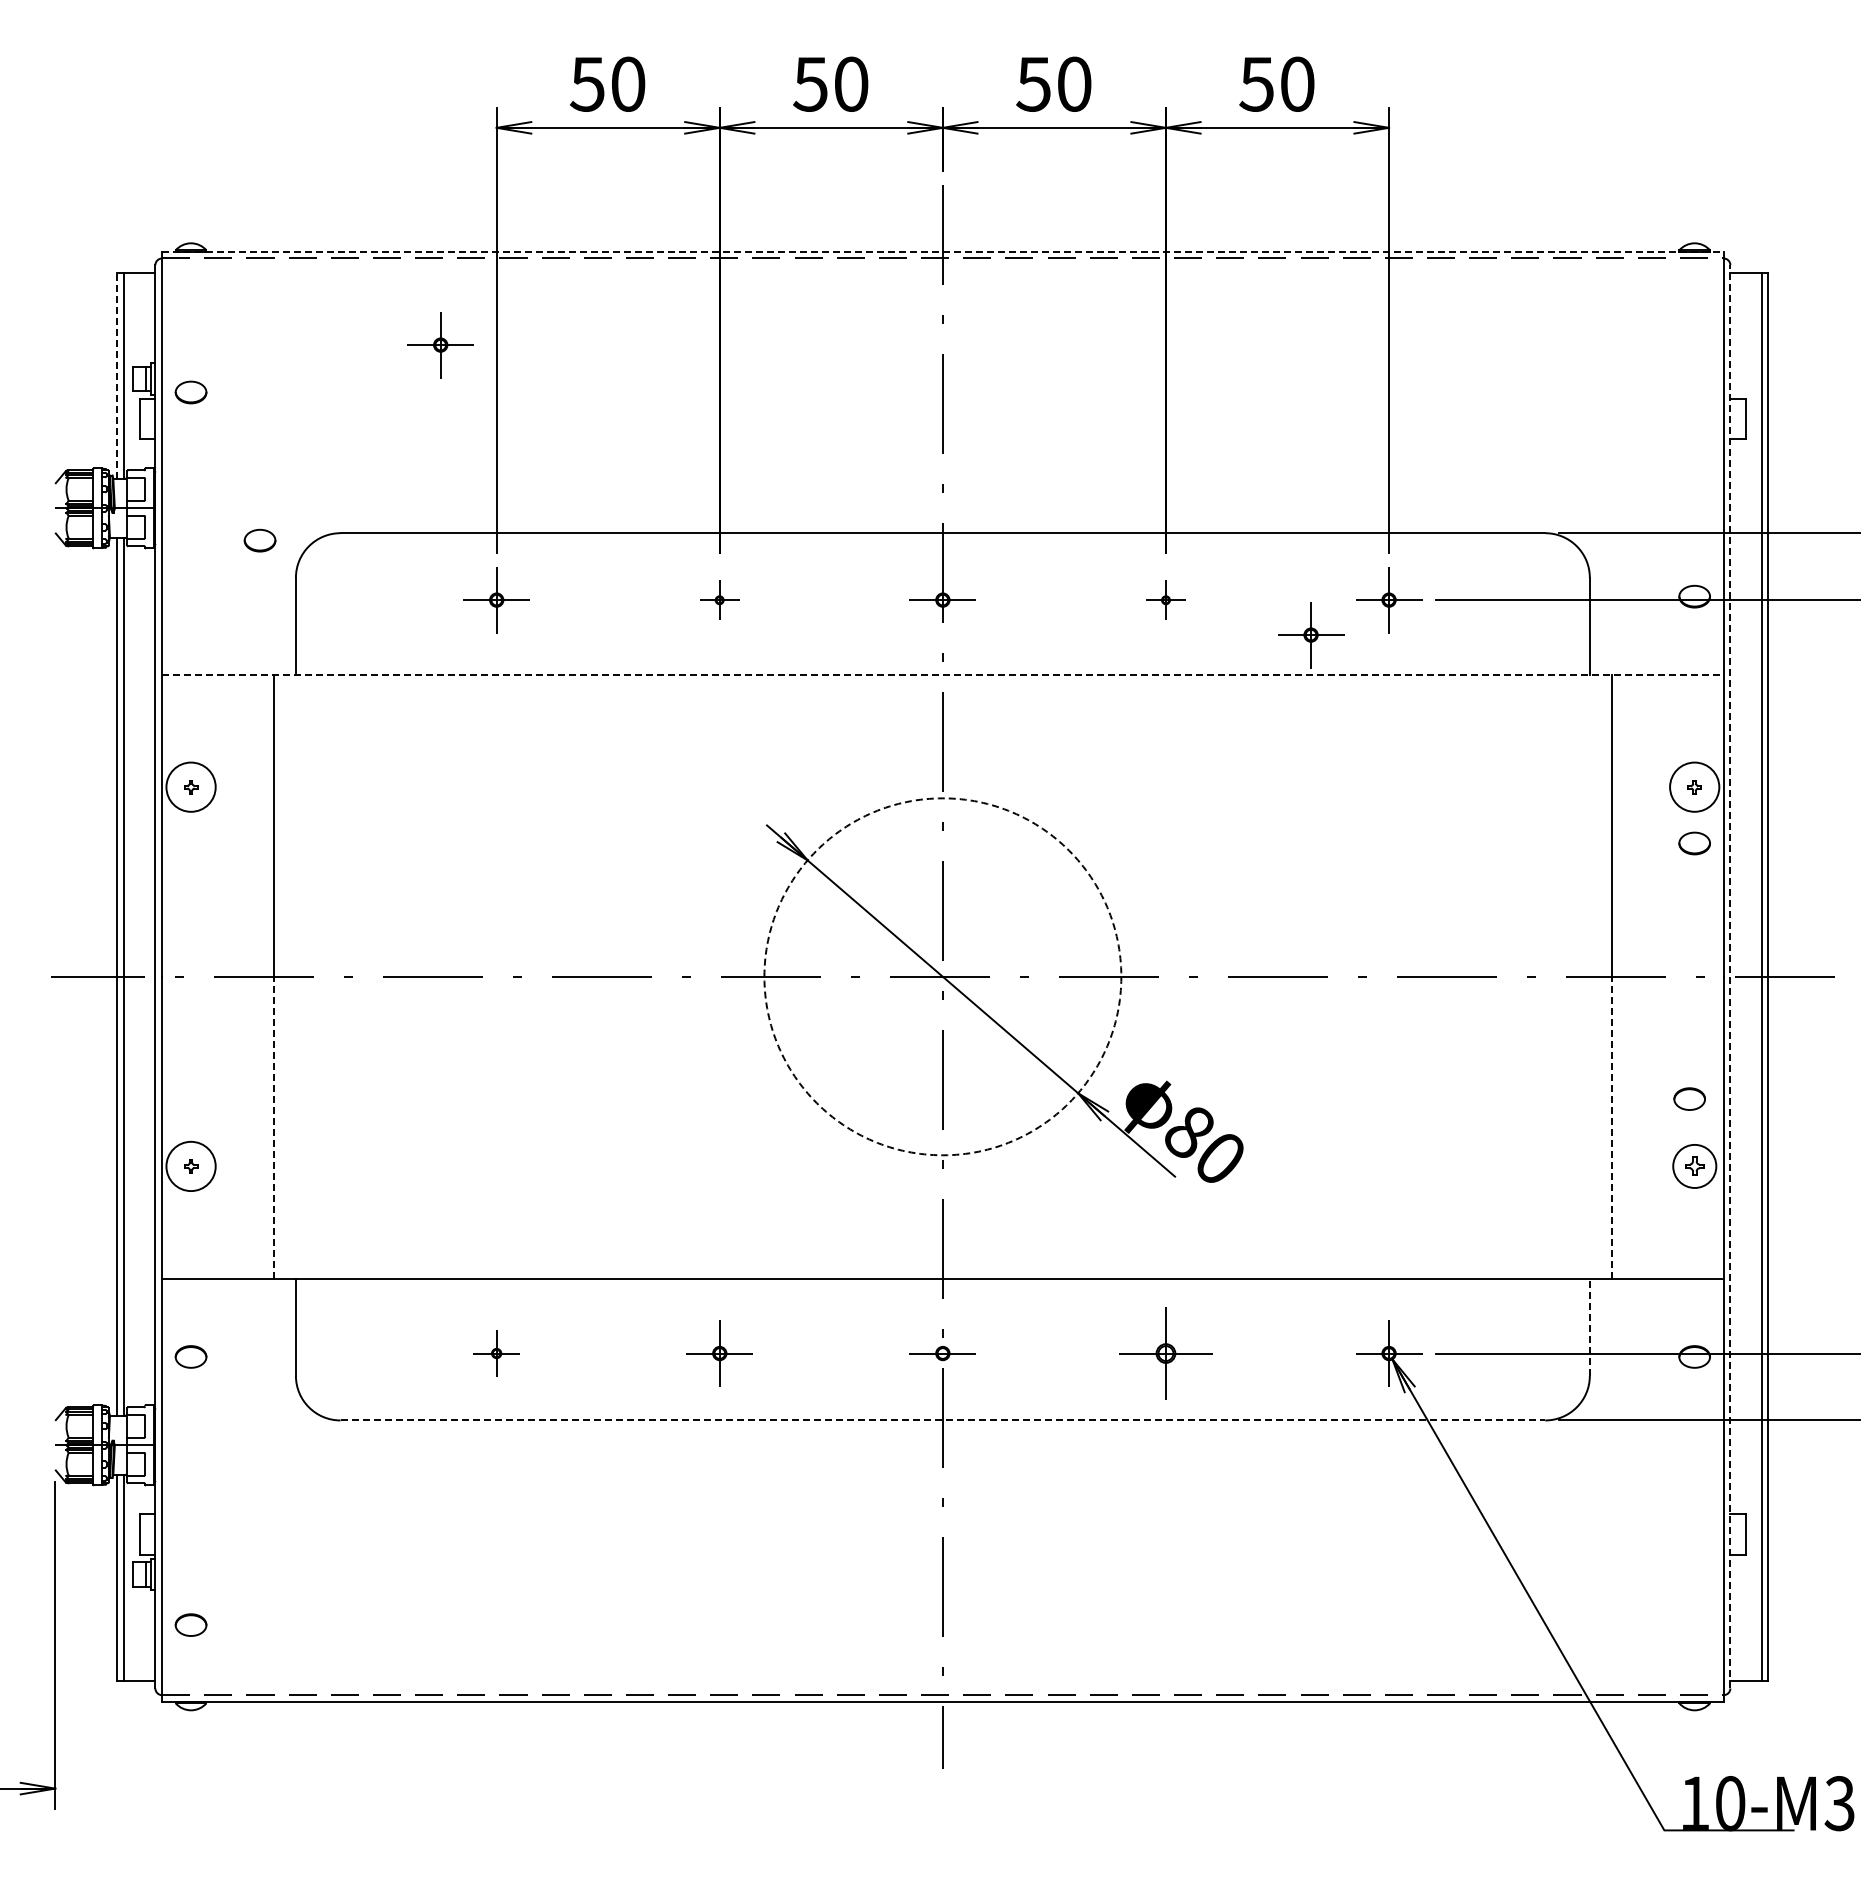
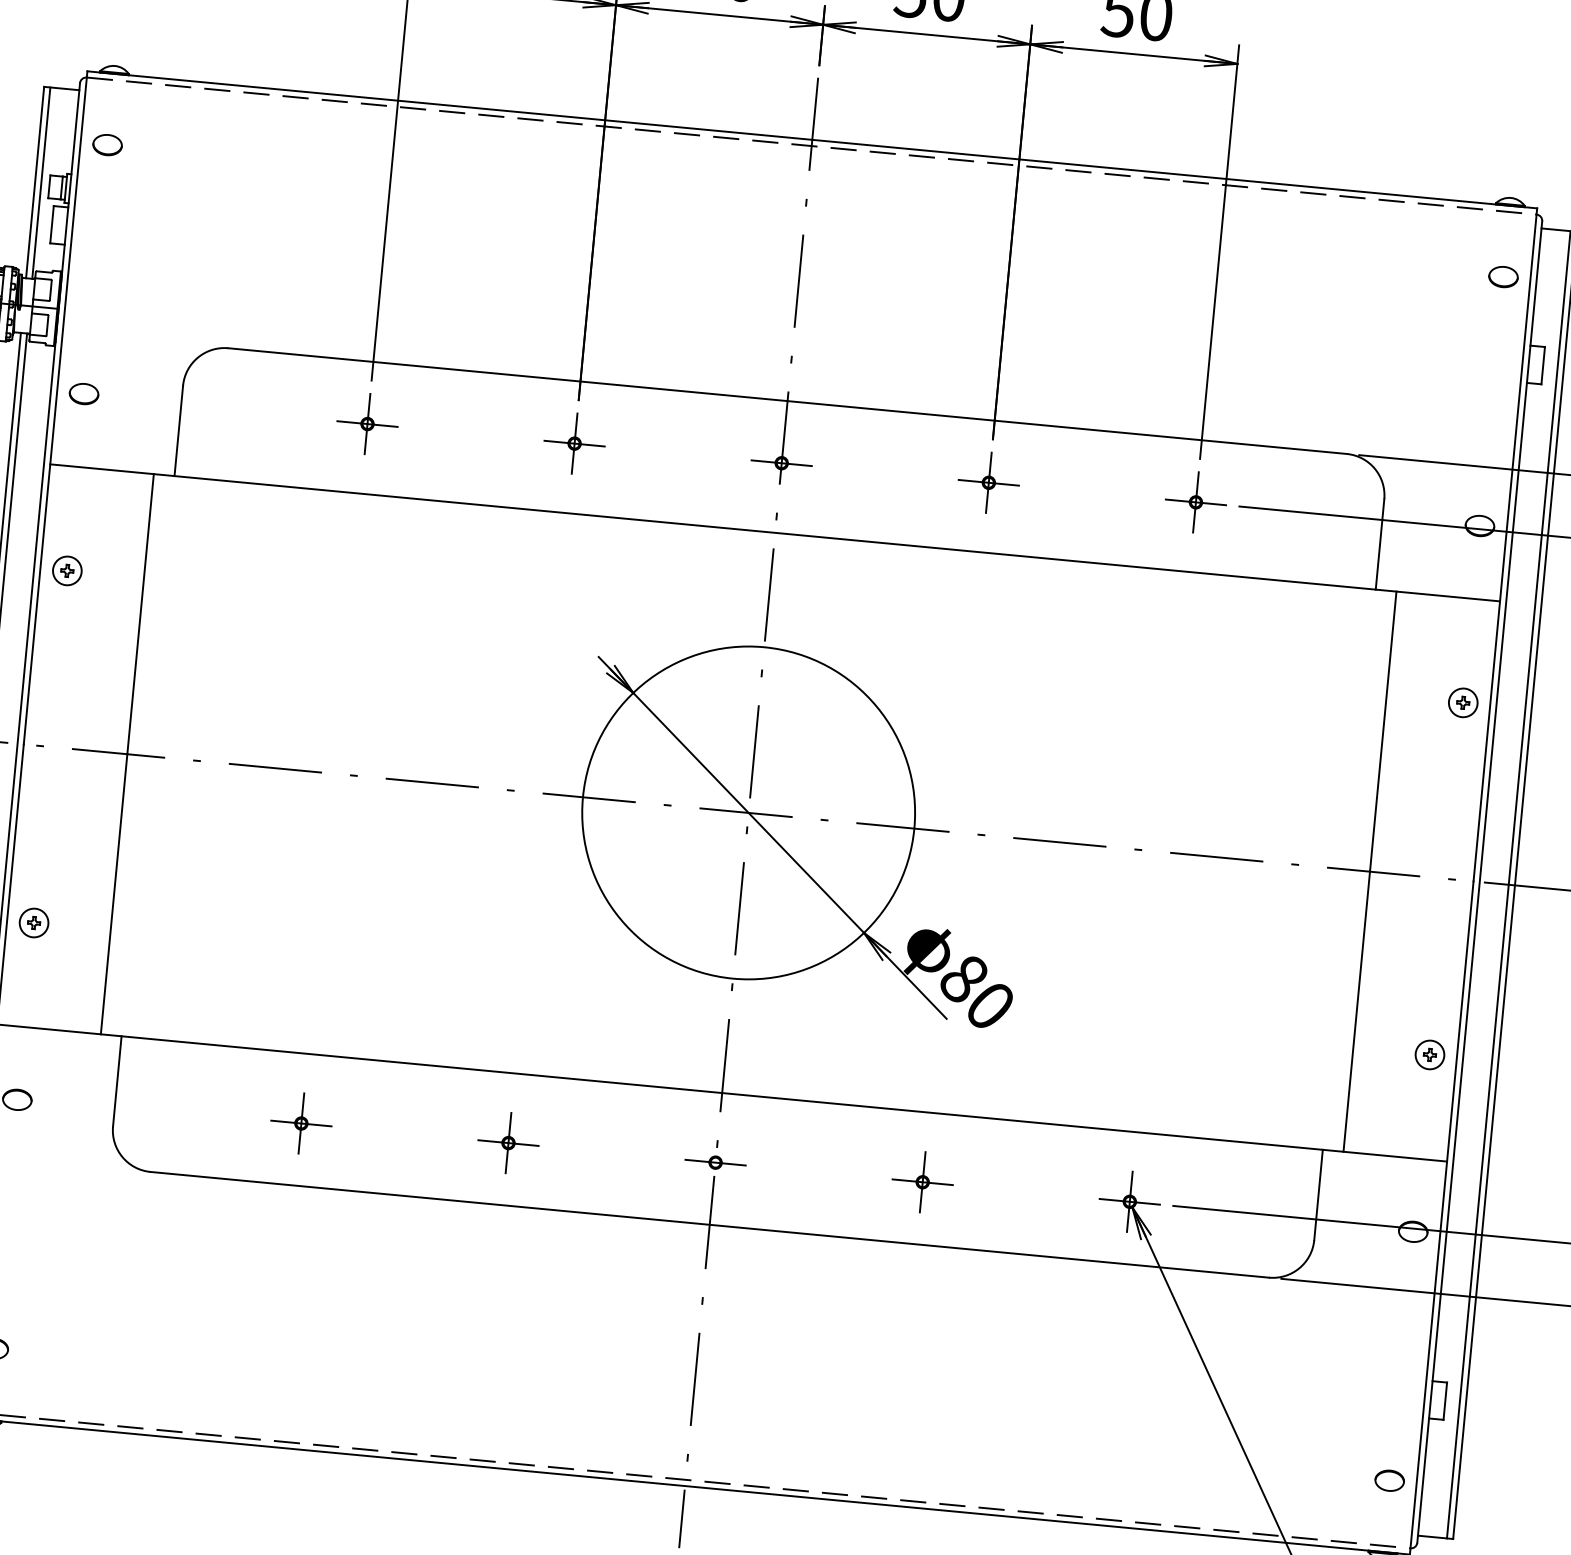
line: (942, 251) -> (811, 139), dashed -> solid
part: (440, 345) -> (337, 182), removed
line: (117, 375) -> (35, 182), dashed -> solid
part: (190, 392) -> (107, 145), moved
part: (259, 540) -> (83, 393), moved
part: (719, 600) -> (574, 443), size x1.67
part: (1165, 600) -> (988, 483), size x1.67
part: (1311, 635) -> (1120, 528), removed
line: (942, 675) -> (774, 533), dashed -> solid
circle: (190, 786) -> (66, 570), size x0.62
circle: (1694, 786) -> (1463, 702), size x0.62
part: (1694, 843) -> (1503, 277), moved
circle: (942, 976) -> (748, 812), dashed -> solid
line: (1730, 976) -> (1479, 881), dashed -> solid
part: (1689, 1098) -> (1389, 1480), moved
line: (273, 1127) -> (114, 894), dashed -> solid
line: (1612, 1127) -> (1357, 1011), dashed -> solid
circle: (190, 1166) -> (33, 923), size x0.62
part: (1694, 1166) -> (1429, 1054), size x0.71
line: (1589, 1327) -> (1318, 1195), dashed -> solid
part: (496, 1353) -> (301, 1123), size x1.43
part: (1165, 1353) -> (922, 1182), size x0.71
line: (943, 1420) -> (710, 1224), dashed -> solid

